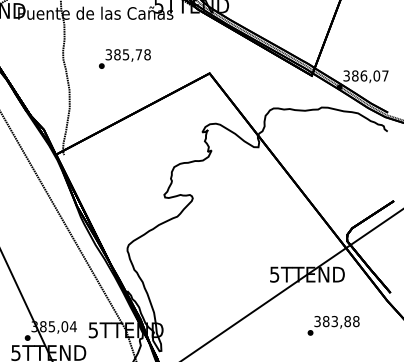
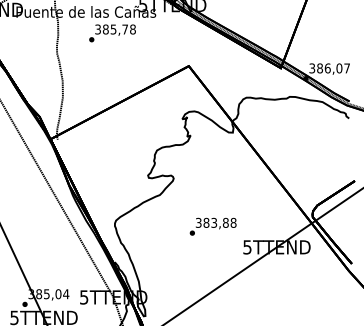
text: (124, 58) -> (112, 32), moved
text: (333, 325) -> (213, 226), moved

